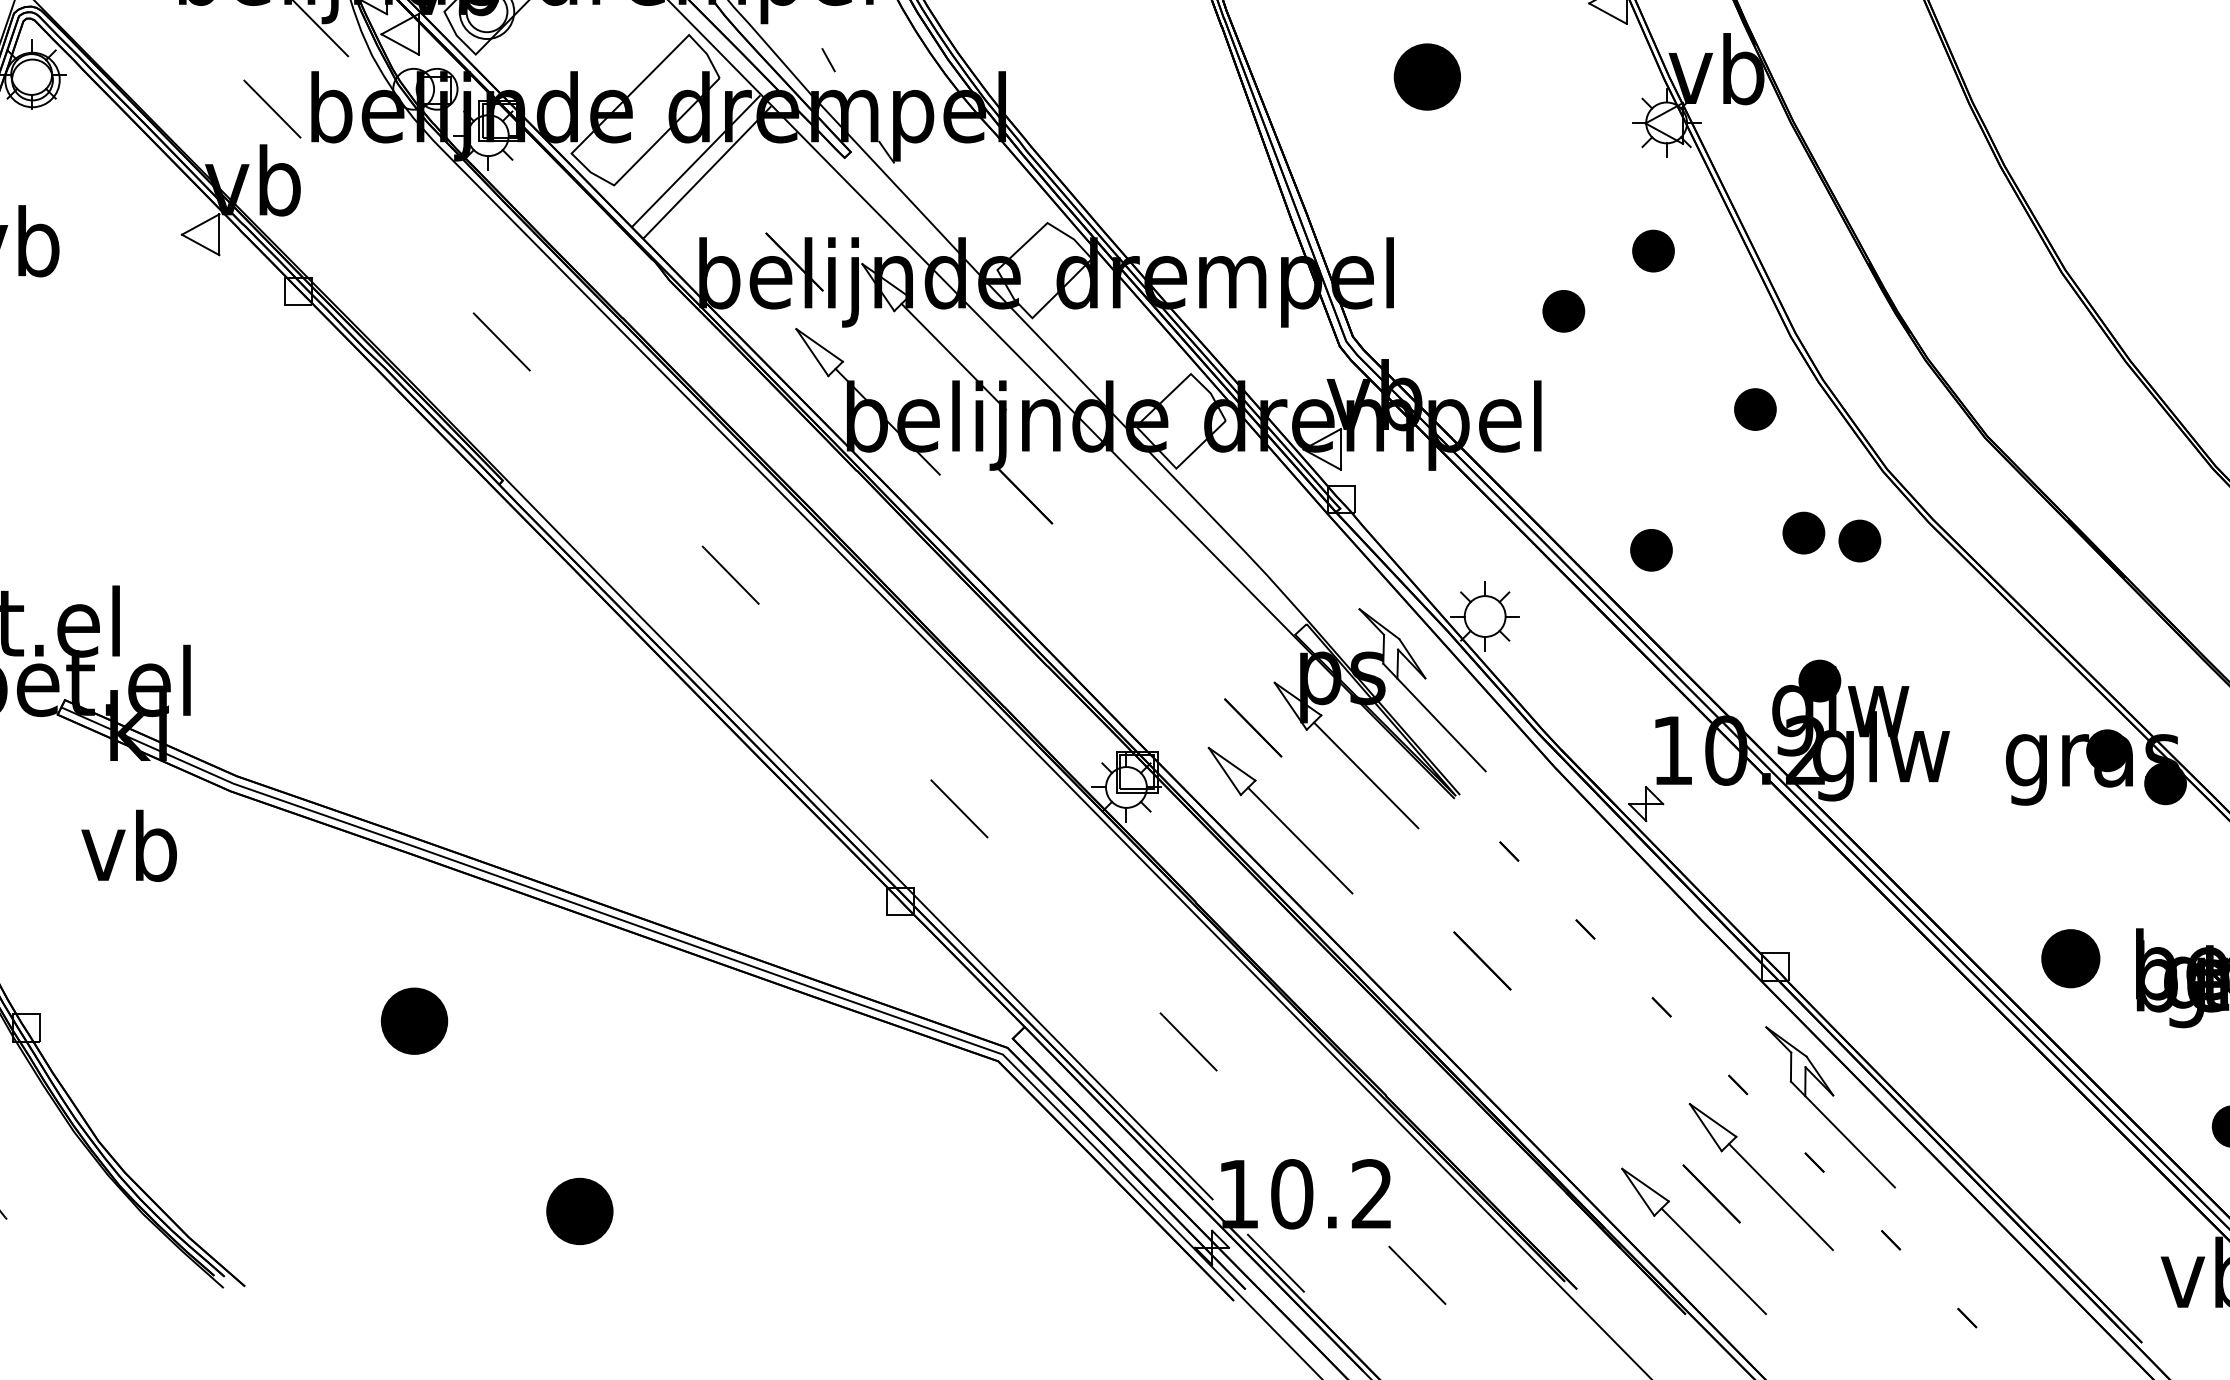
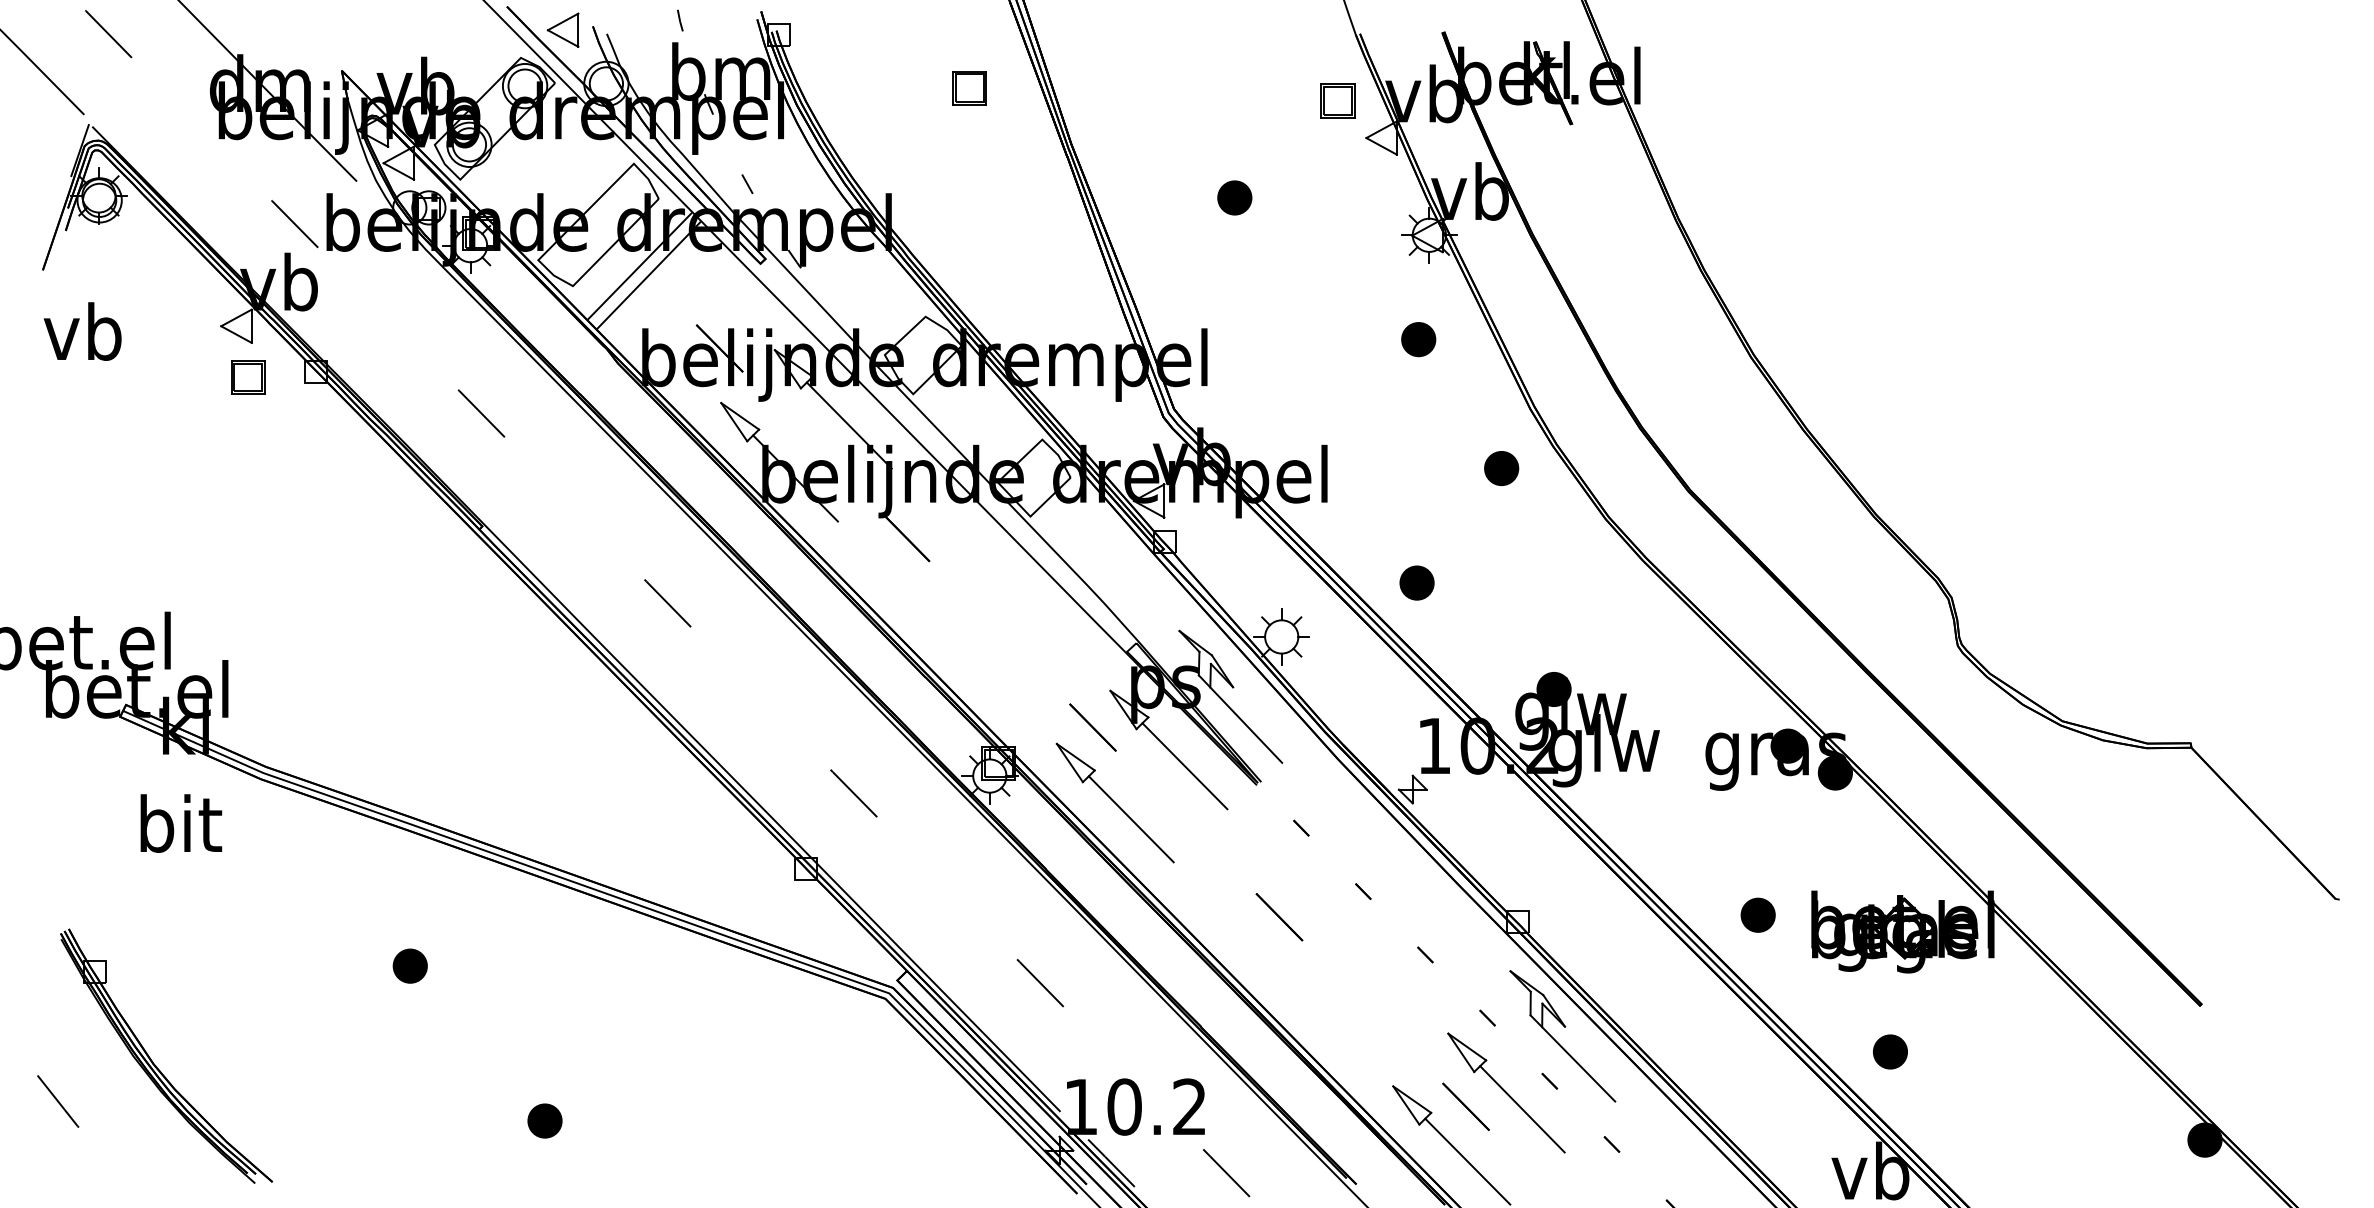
part: (1427, 76) -> (1234, 197), size x0.62
part: (215, 297) -> (248, 377), added
part: (1563, 311) -> (1345, 388), removed
part: (1803, 532) -> (1540, 568), removed
part: (1859, 541) -> (1586, 575), removed
text: (131, 845) -> (180, 823), vb -> bit
part: (2069, 957) -> (1757, 914), size x0.71
part: (413, 1020) -> (409, 965), size x0.62
part: (579, 1210) -> (544, 1120), size x0.62

